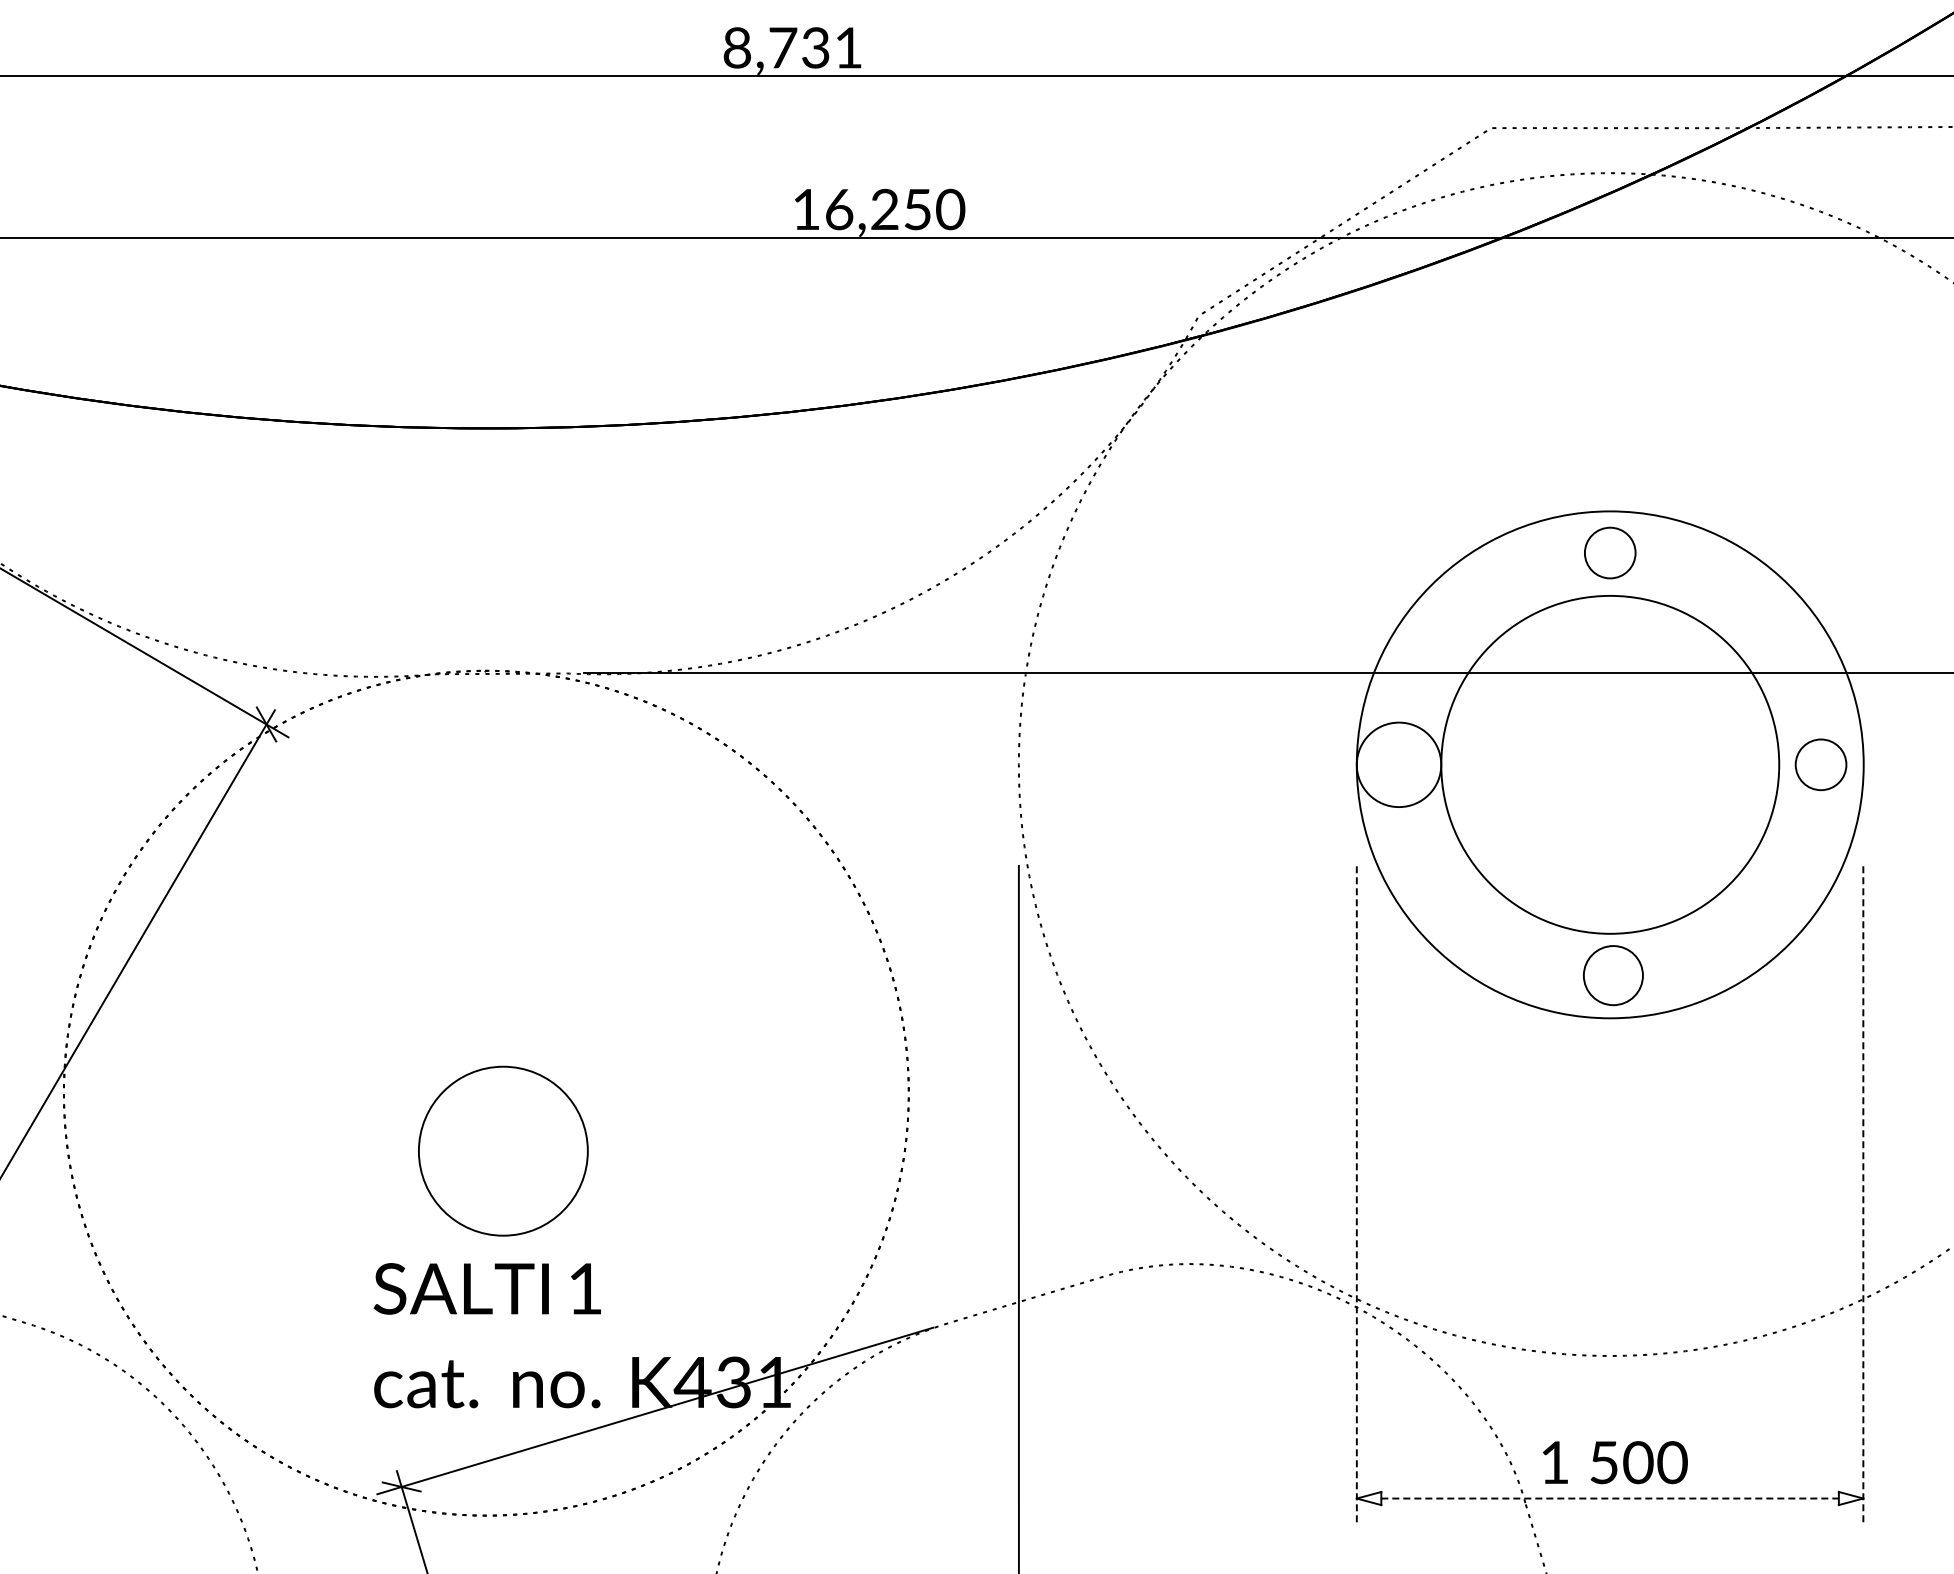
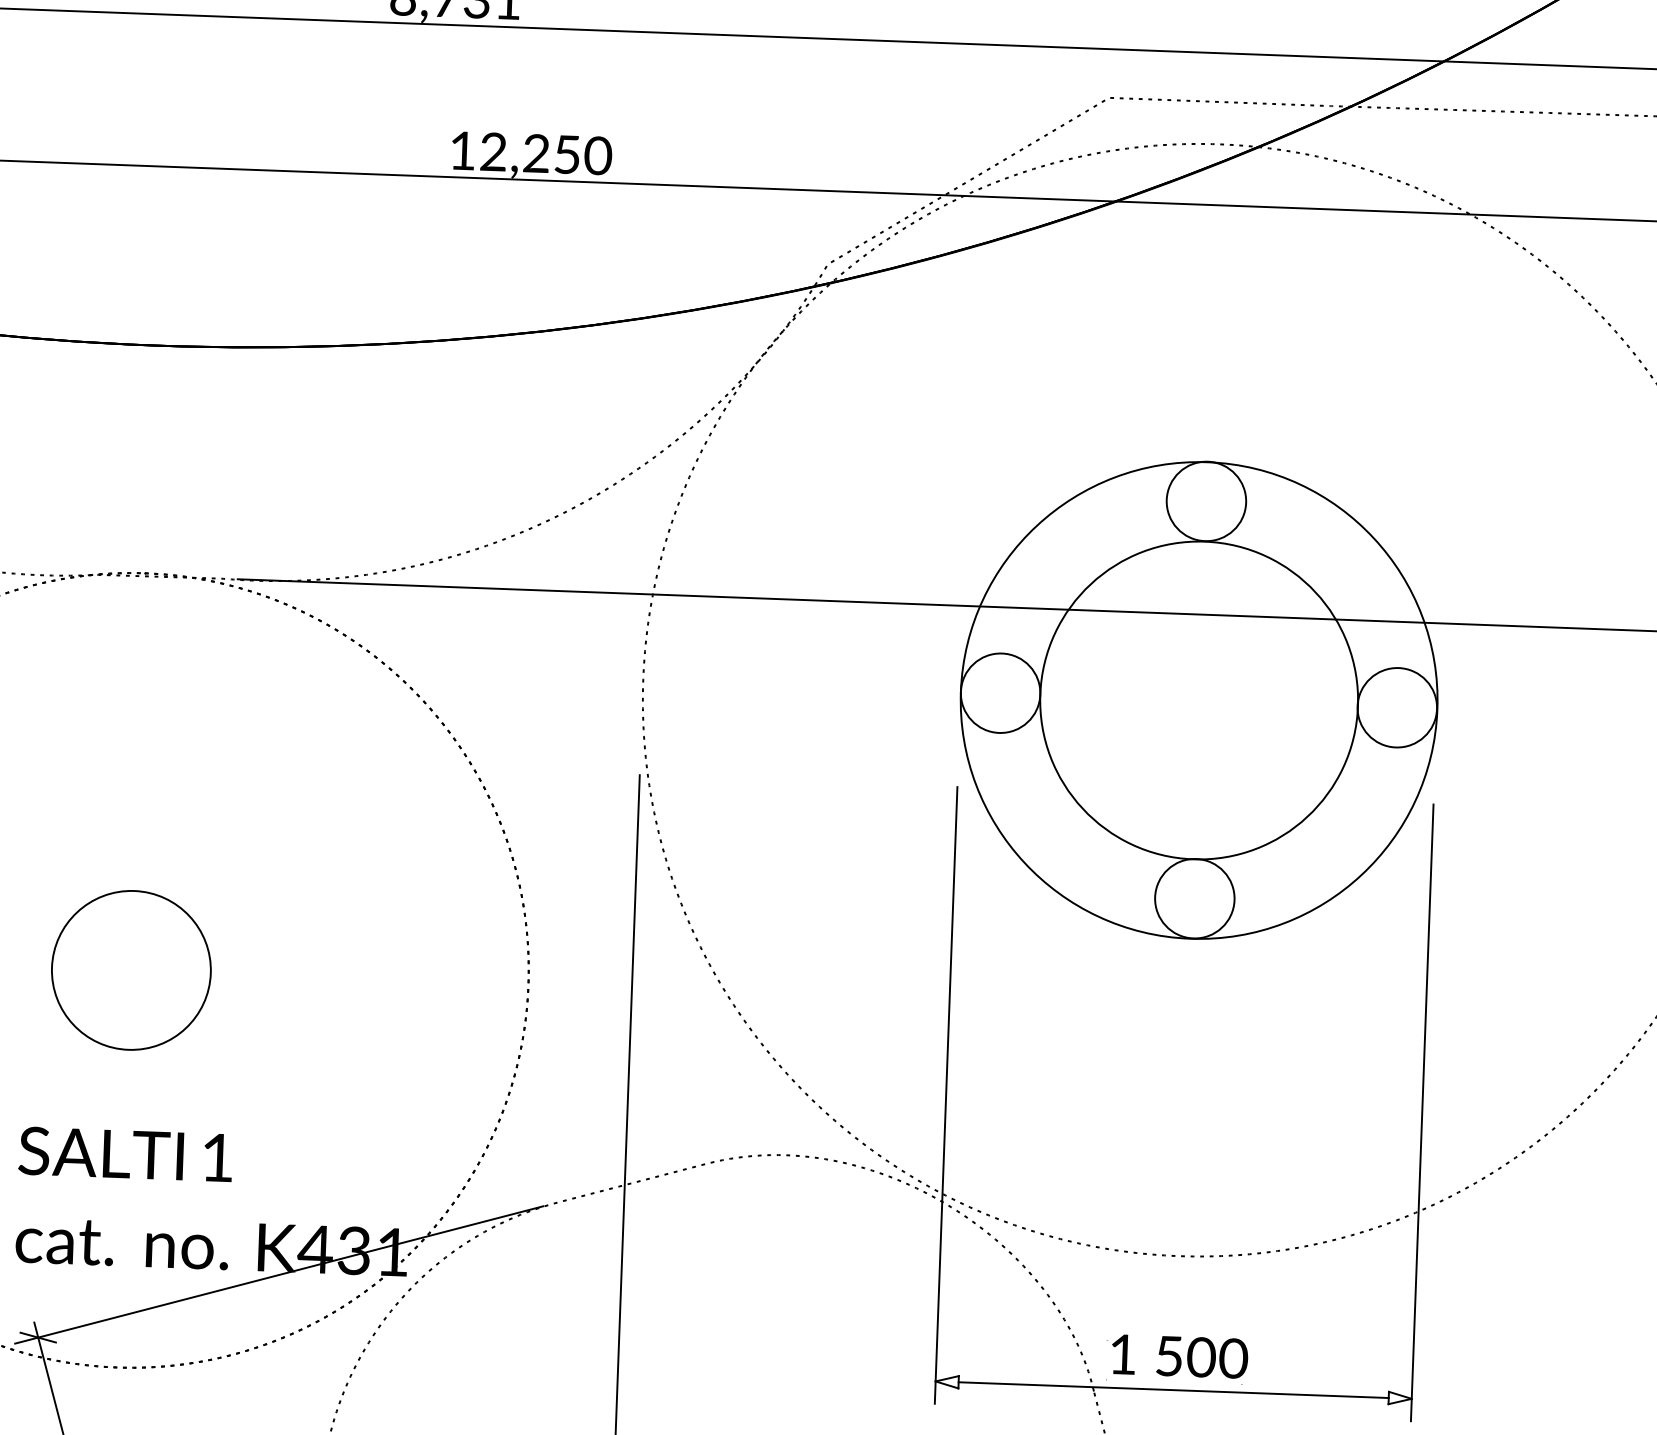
text: (839, 209) -> (493, 151), 16,250 -> 12,250
circle: (1610, 552) -> (1206, 500), size x1.67
circle: (1820, 764) -> (1396, 707), size x1.67
circle: (1613, 975) -> (1194, 898), size x1.43
part: (503, 1150) -> (131, 969), moved
line: (1356, 1193) -> (945, 1094), dashed -> solid
line: (1863, 1193) -> (1422, 1112), dashed -> solid
line: (1610, 1498) -> (1174, 1390), dashed -> solid

